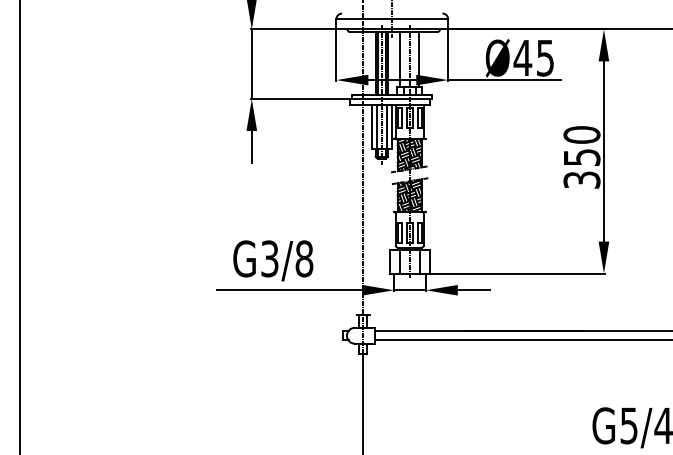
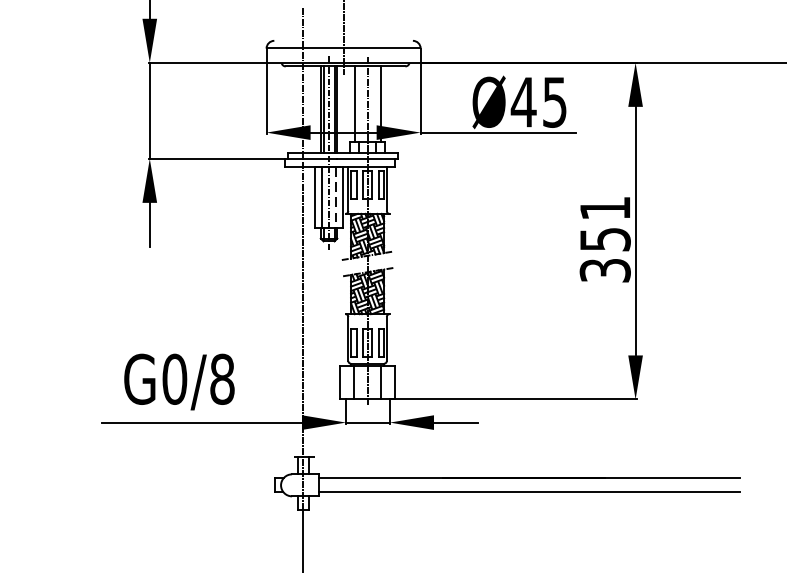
line: (386, 127) -> (335, 198), solid -> dashed
text: (581, 134) -> (604, 207), 350 -> 351
text: (269, 258) -> (174, 378), G3/8 -> G0/8

